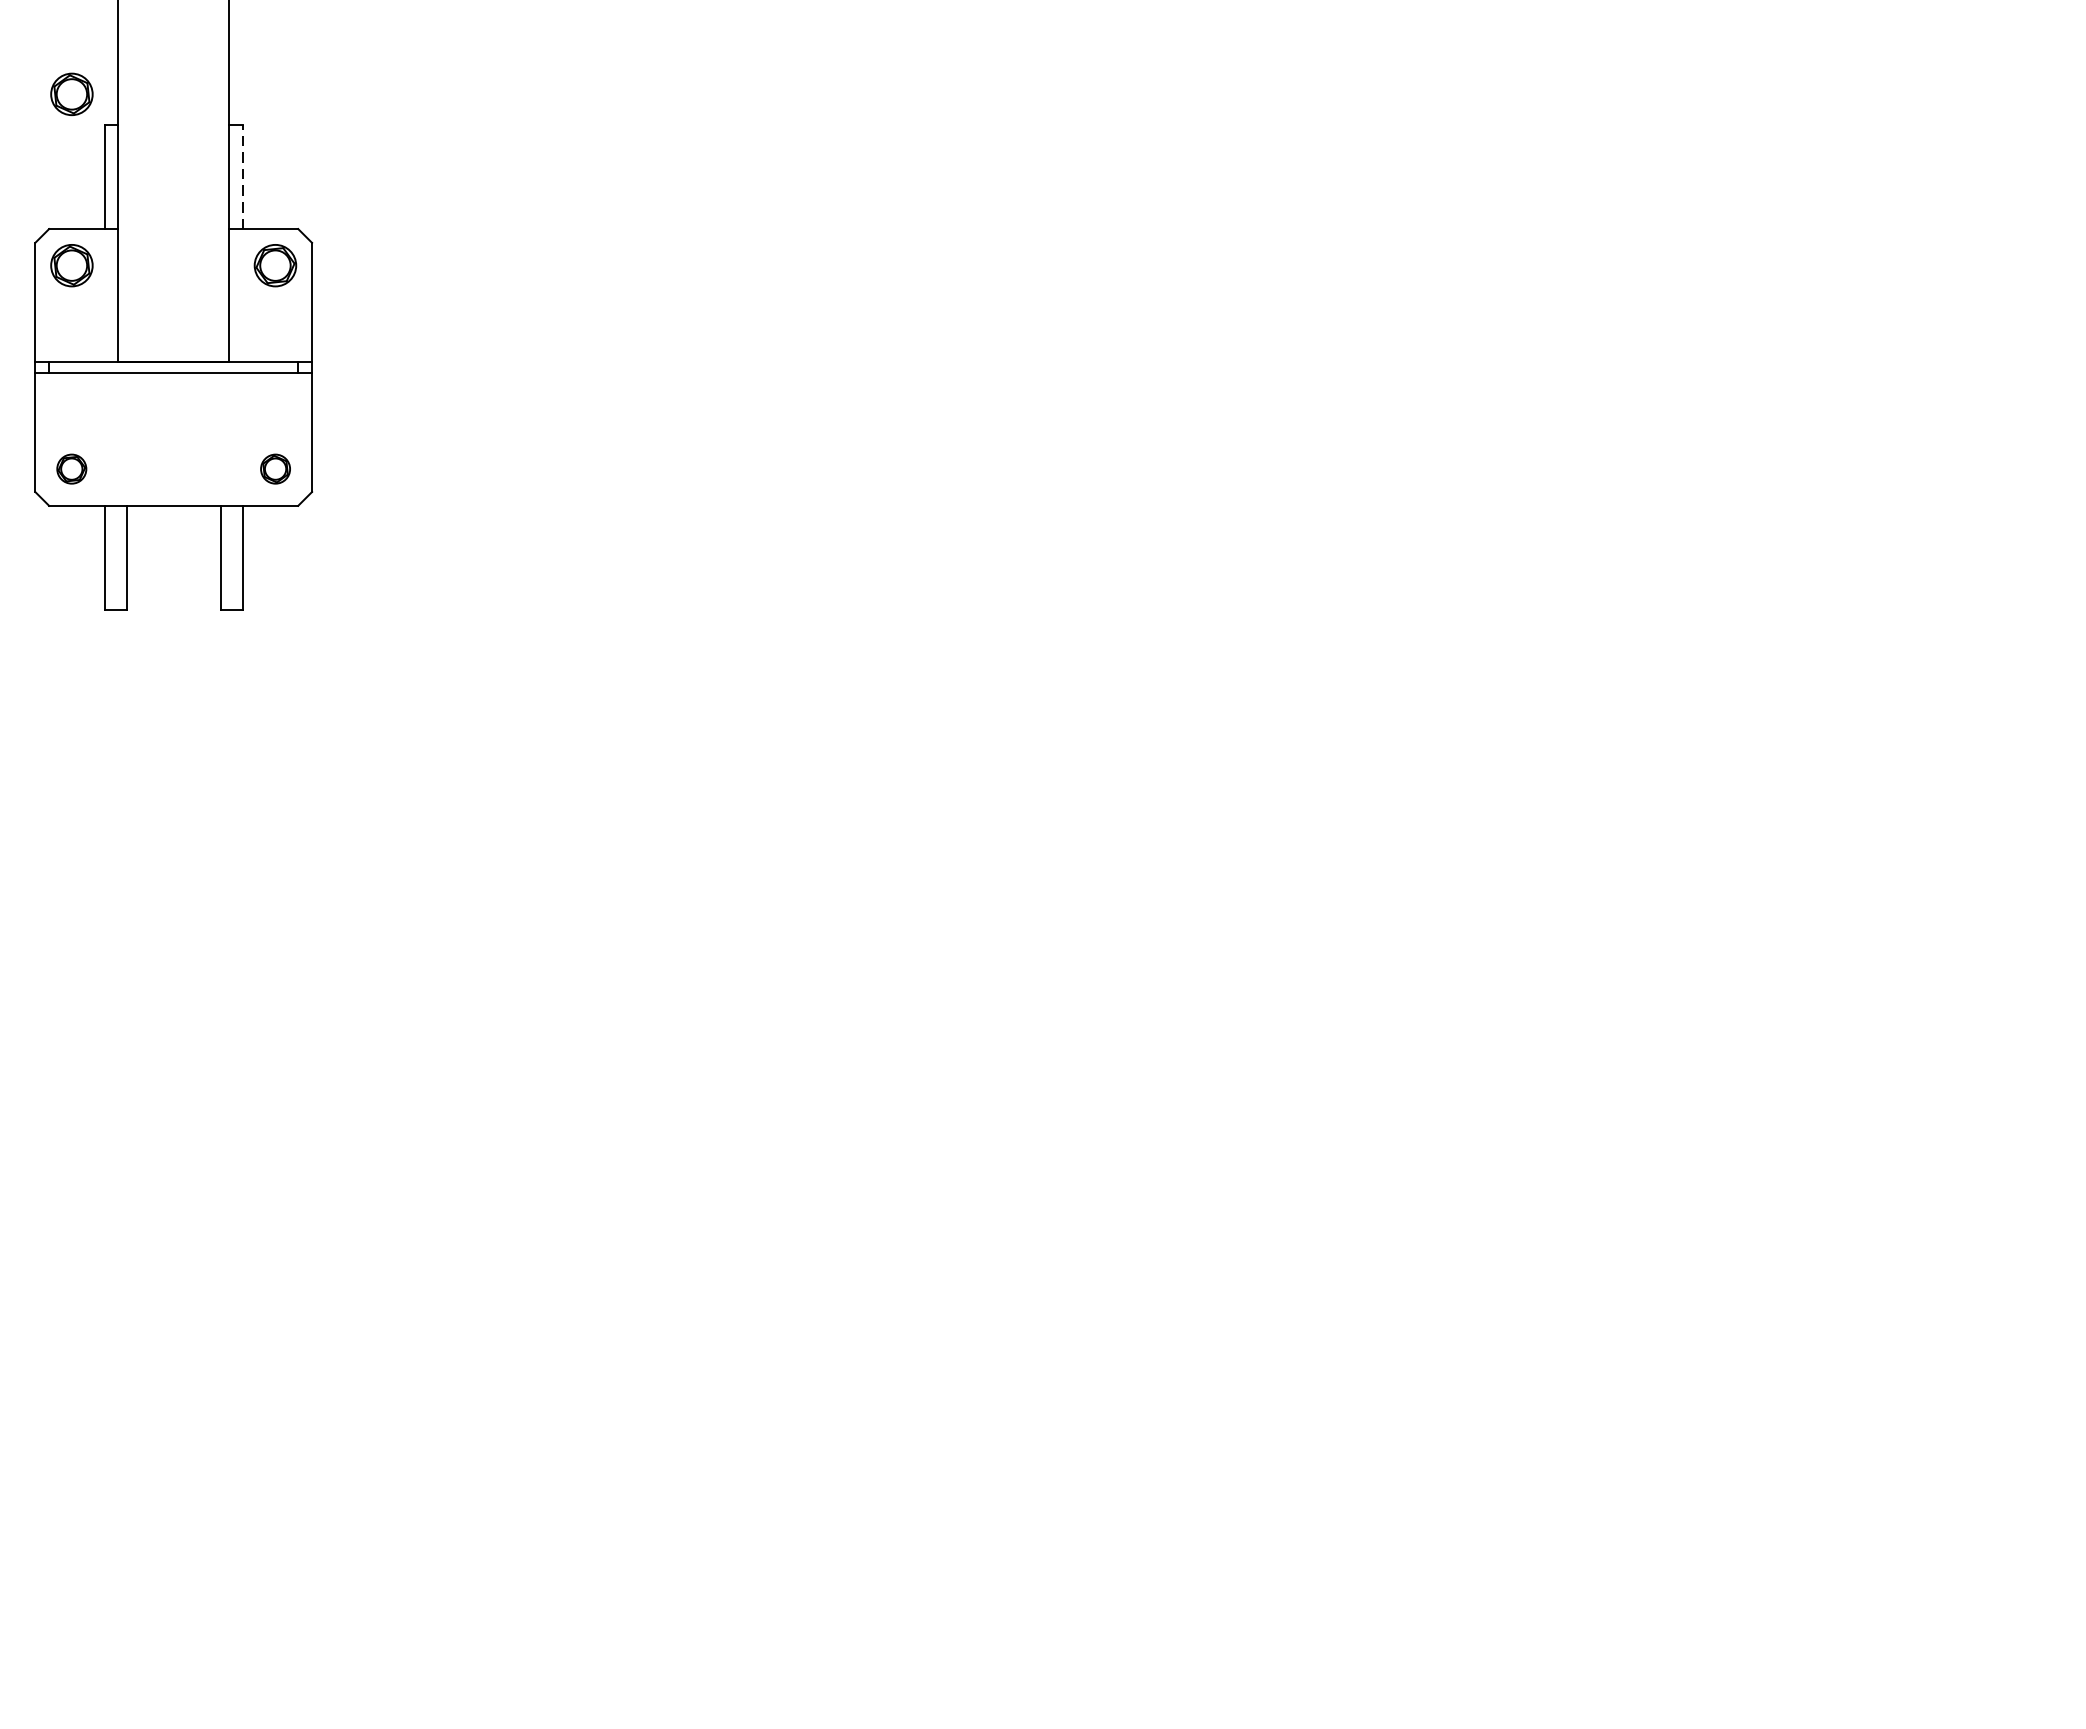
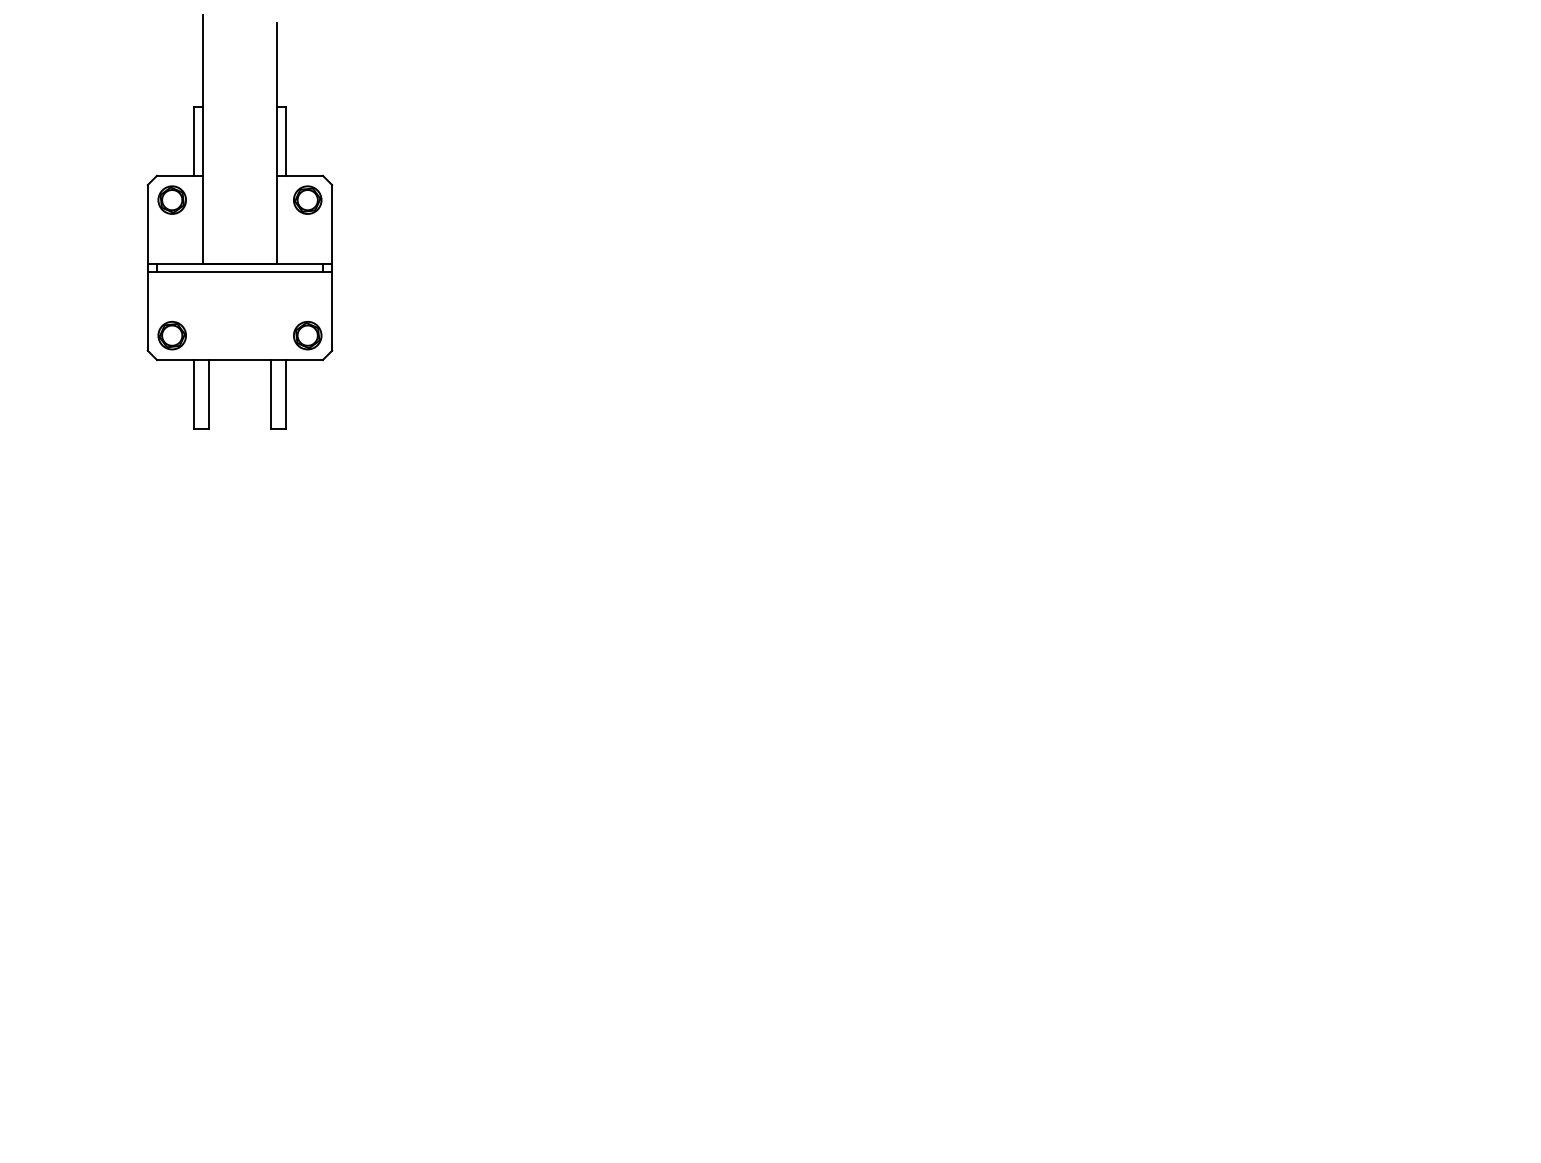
part: (70, 93) -> (171, 85), removed
line: (243, 177) -> (286, 141), dashed -> solid
part: (70, 468) -> (171, 335), size x1.43
part: (275, 468) -> (307, 335), size x1.43

